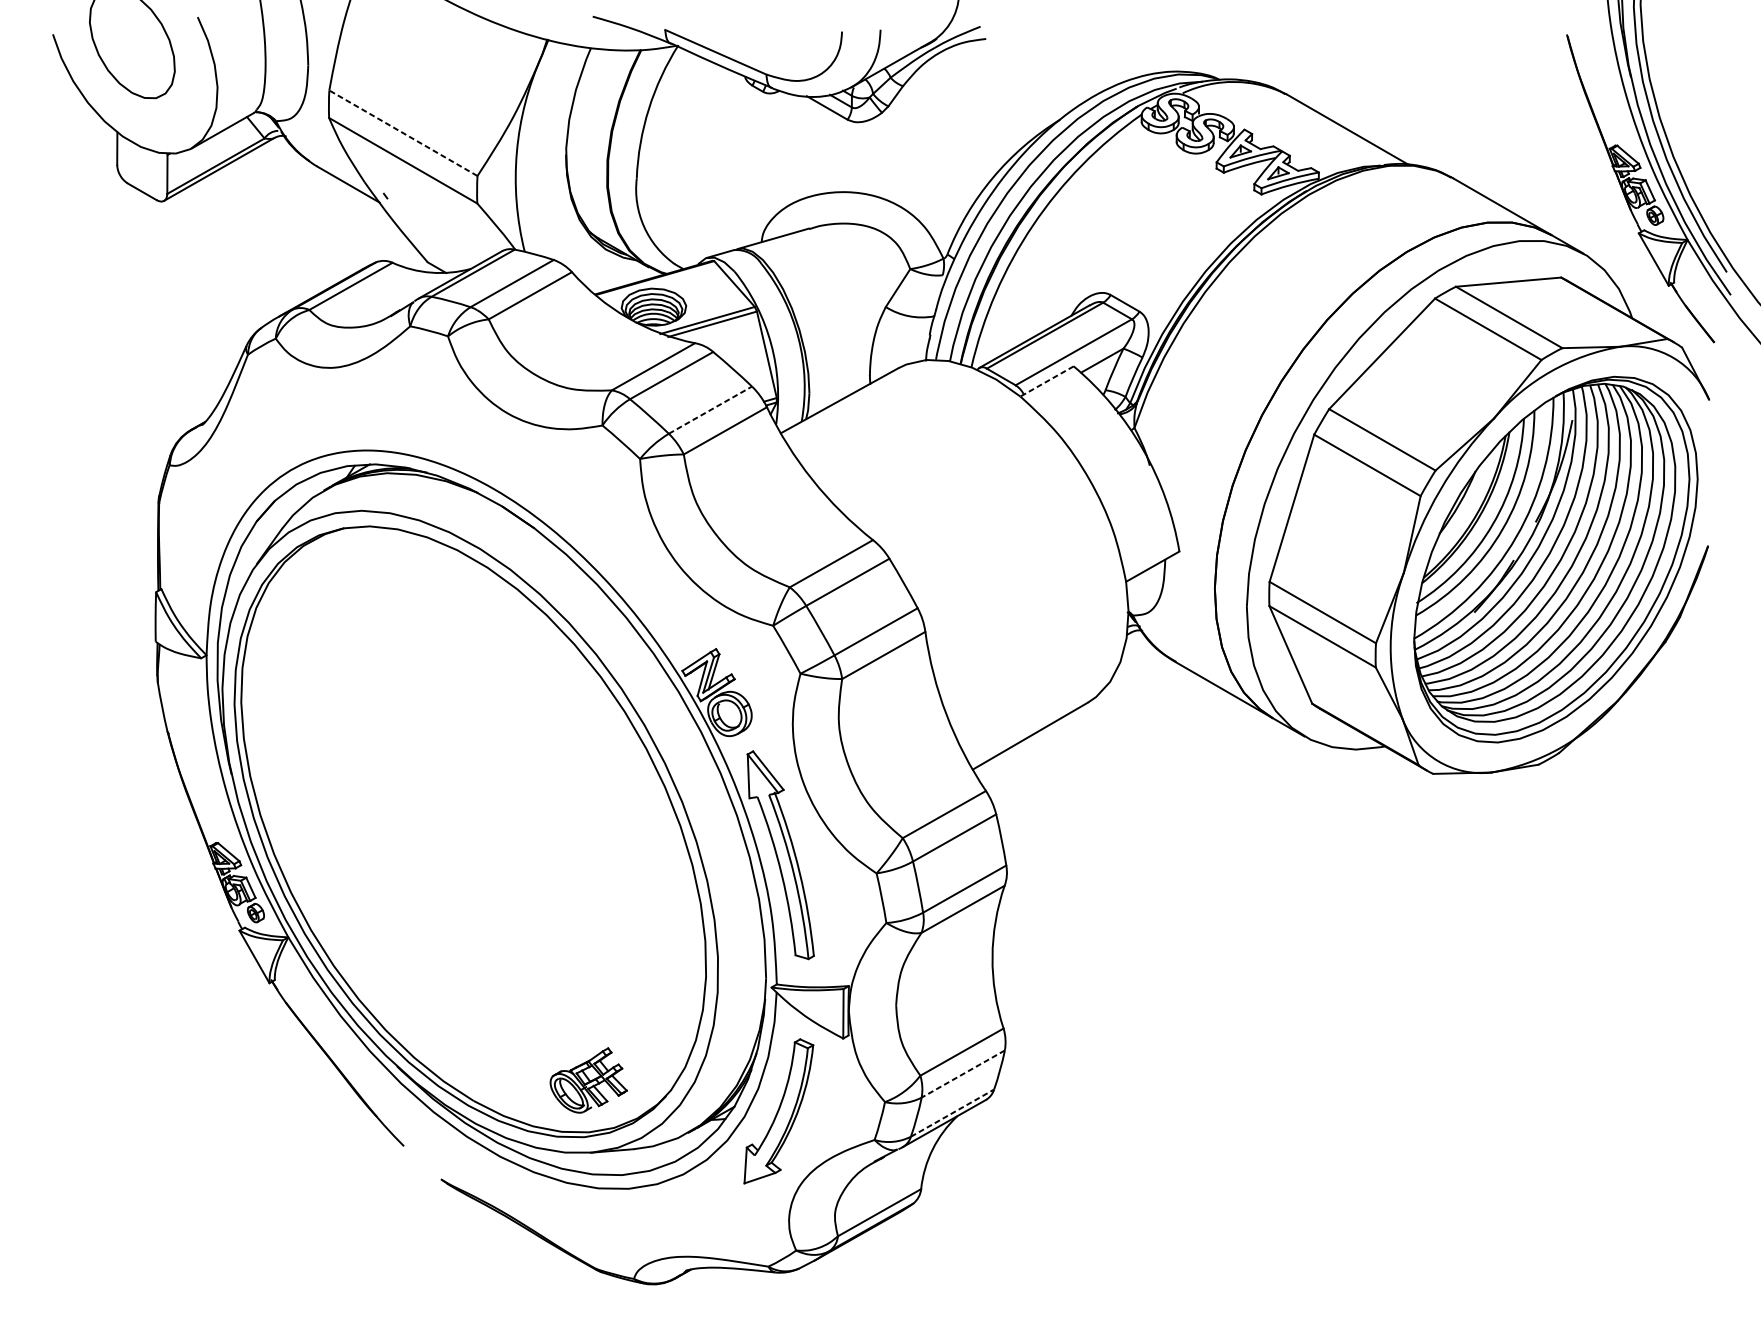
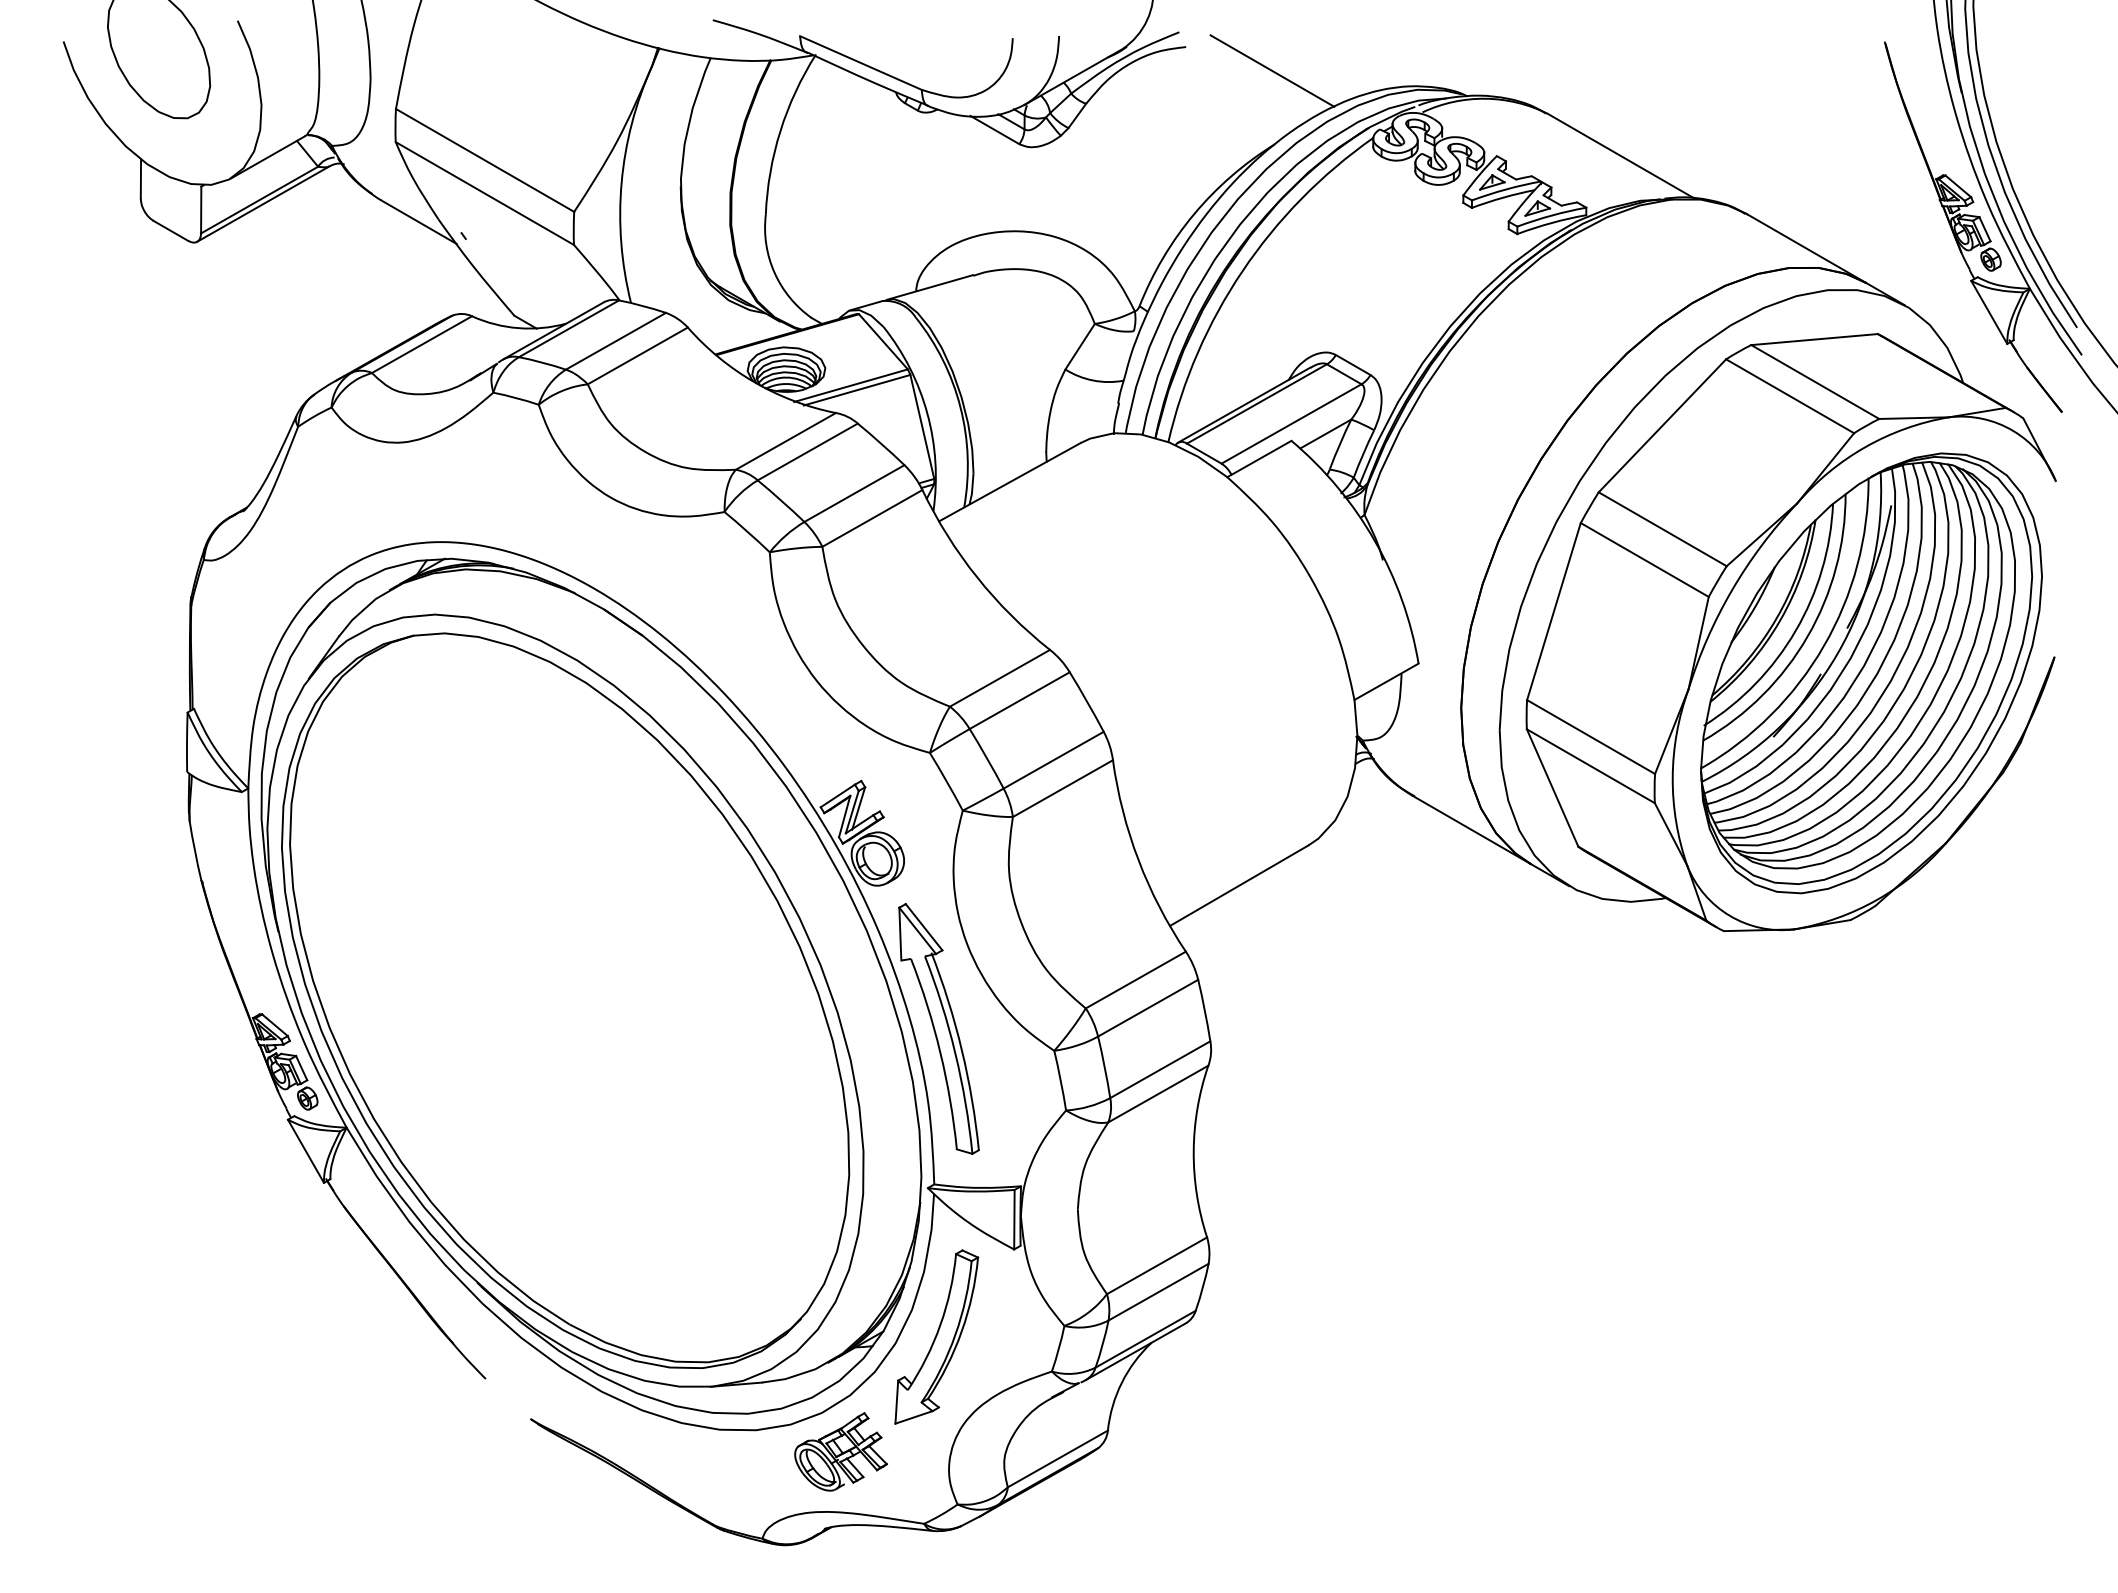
line: (1057, 58) -> (1272, 70), added
line: (403, 133) -> (485, 160), dashed -> solid
line: (1047, 381) -> (1259, 459), dashed -> solid
line: (710, 410) -> (854, 493), dashed -> solid
line: (963, 1074) -> (1158, 1292), dashed -> solid
part: (588, 1080) -> (840, 1451), moved
line: (952, 1113) -> (1145, 1339), dashed -> solid

